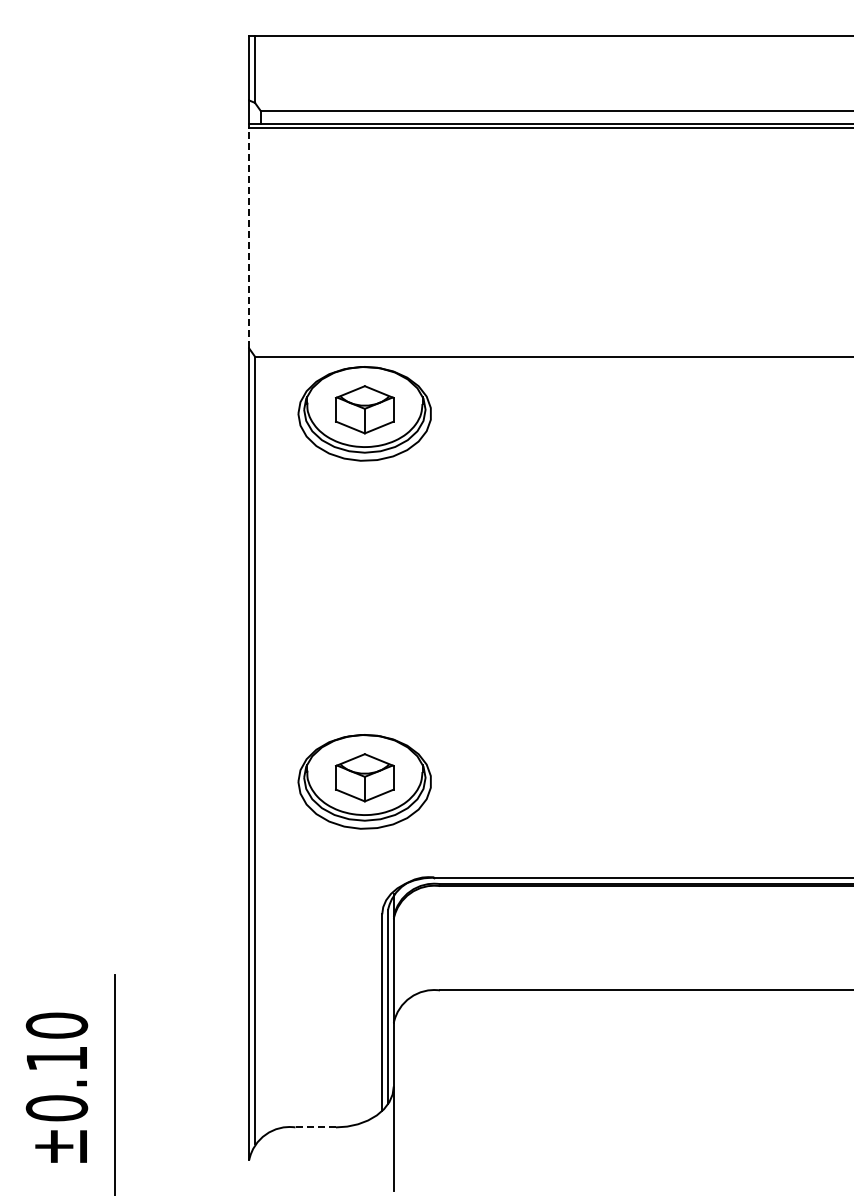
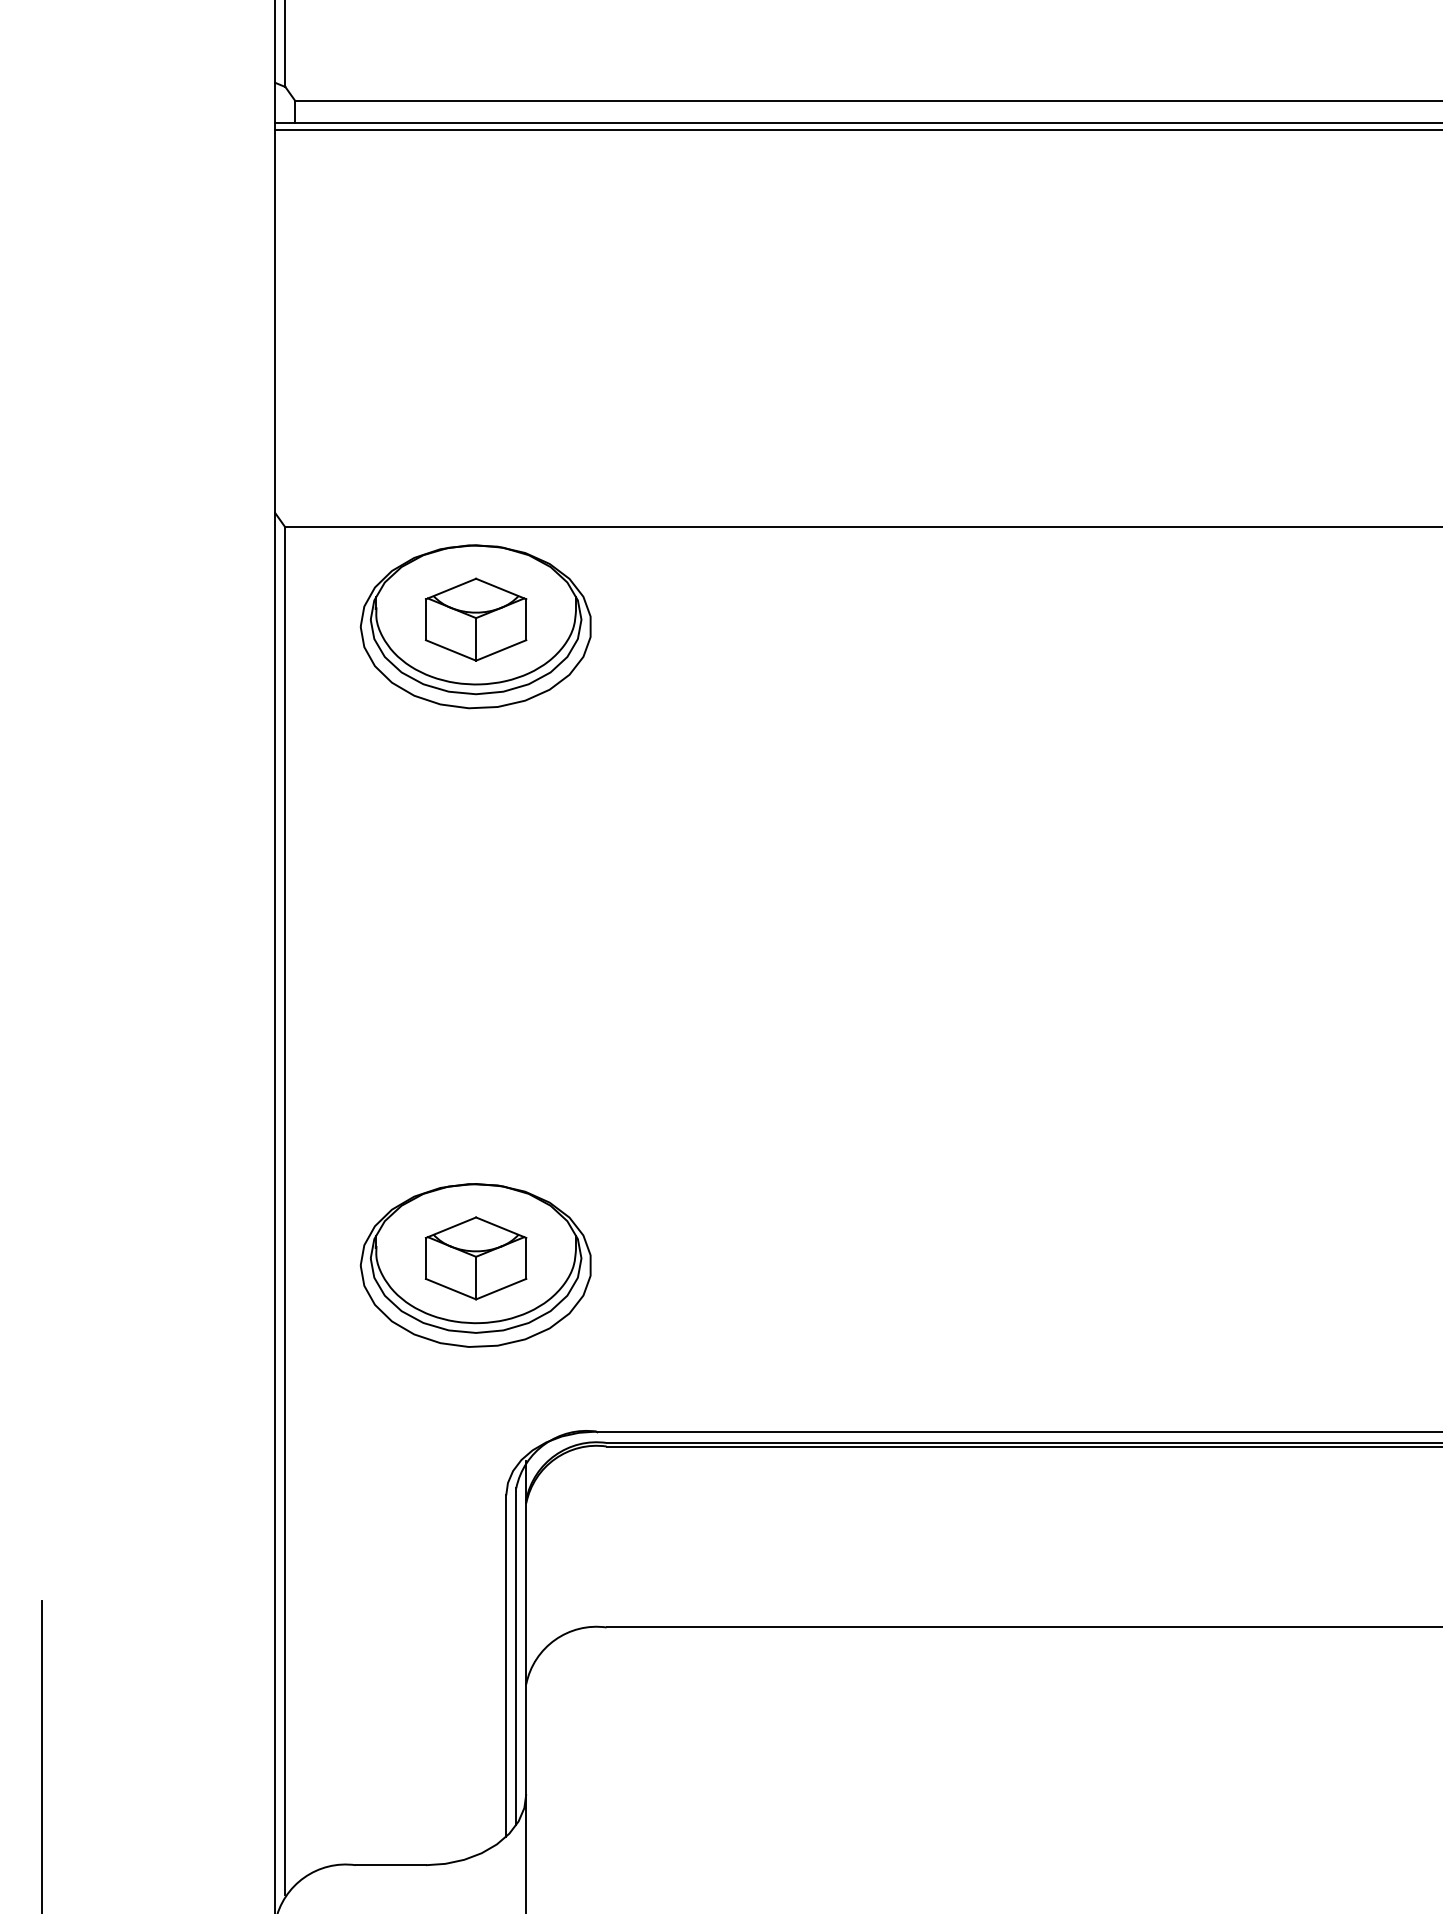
line: (249, 237) -> (275, 320), dashed -> solid
line: (315, 1127) -> (390, 1865), dashed -> solid

